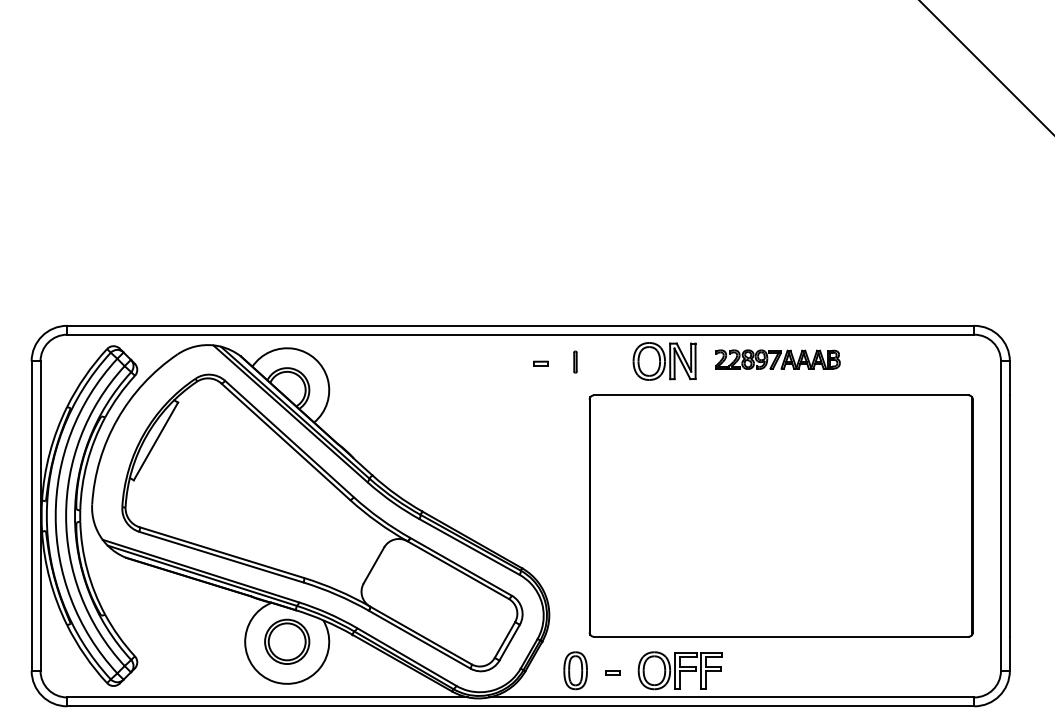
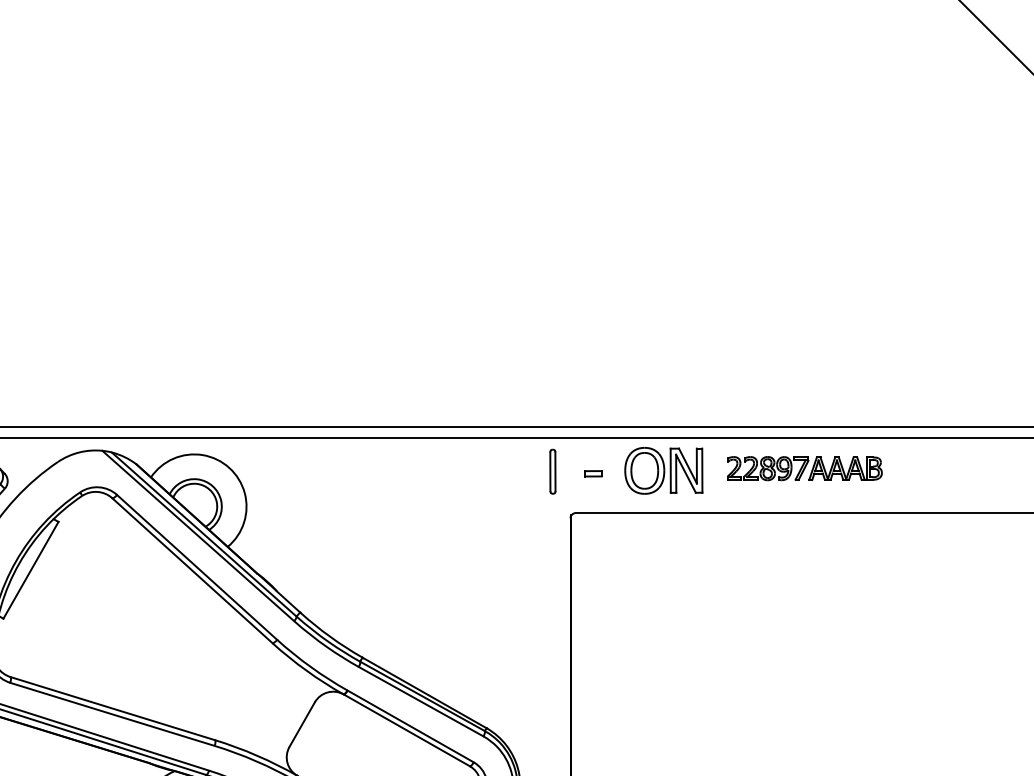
part: (575, 361) -> (552, 470), size x1.67
part: (540, 363) -> (592, 473), moved

